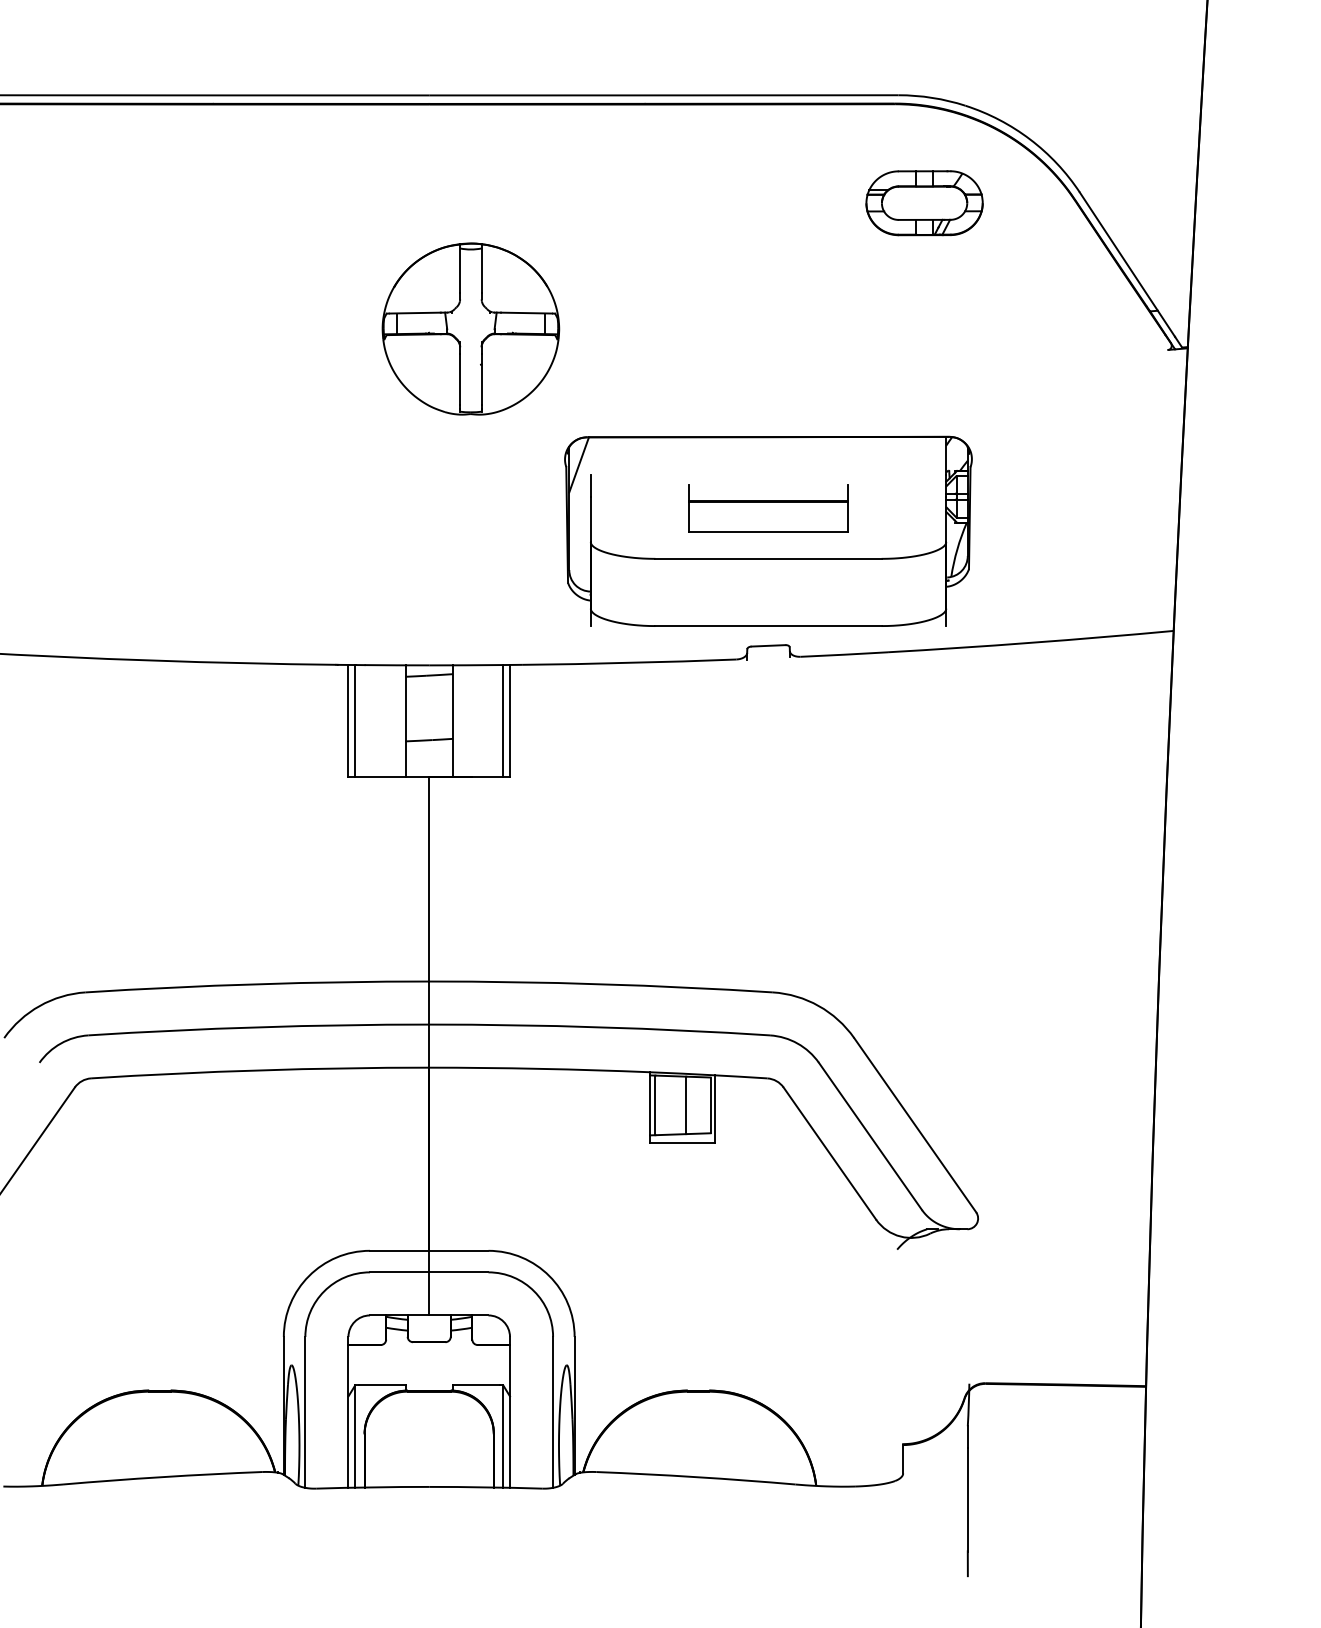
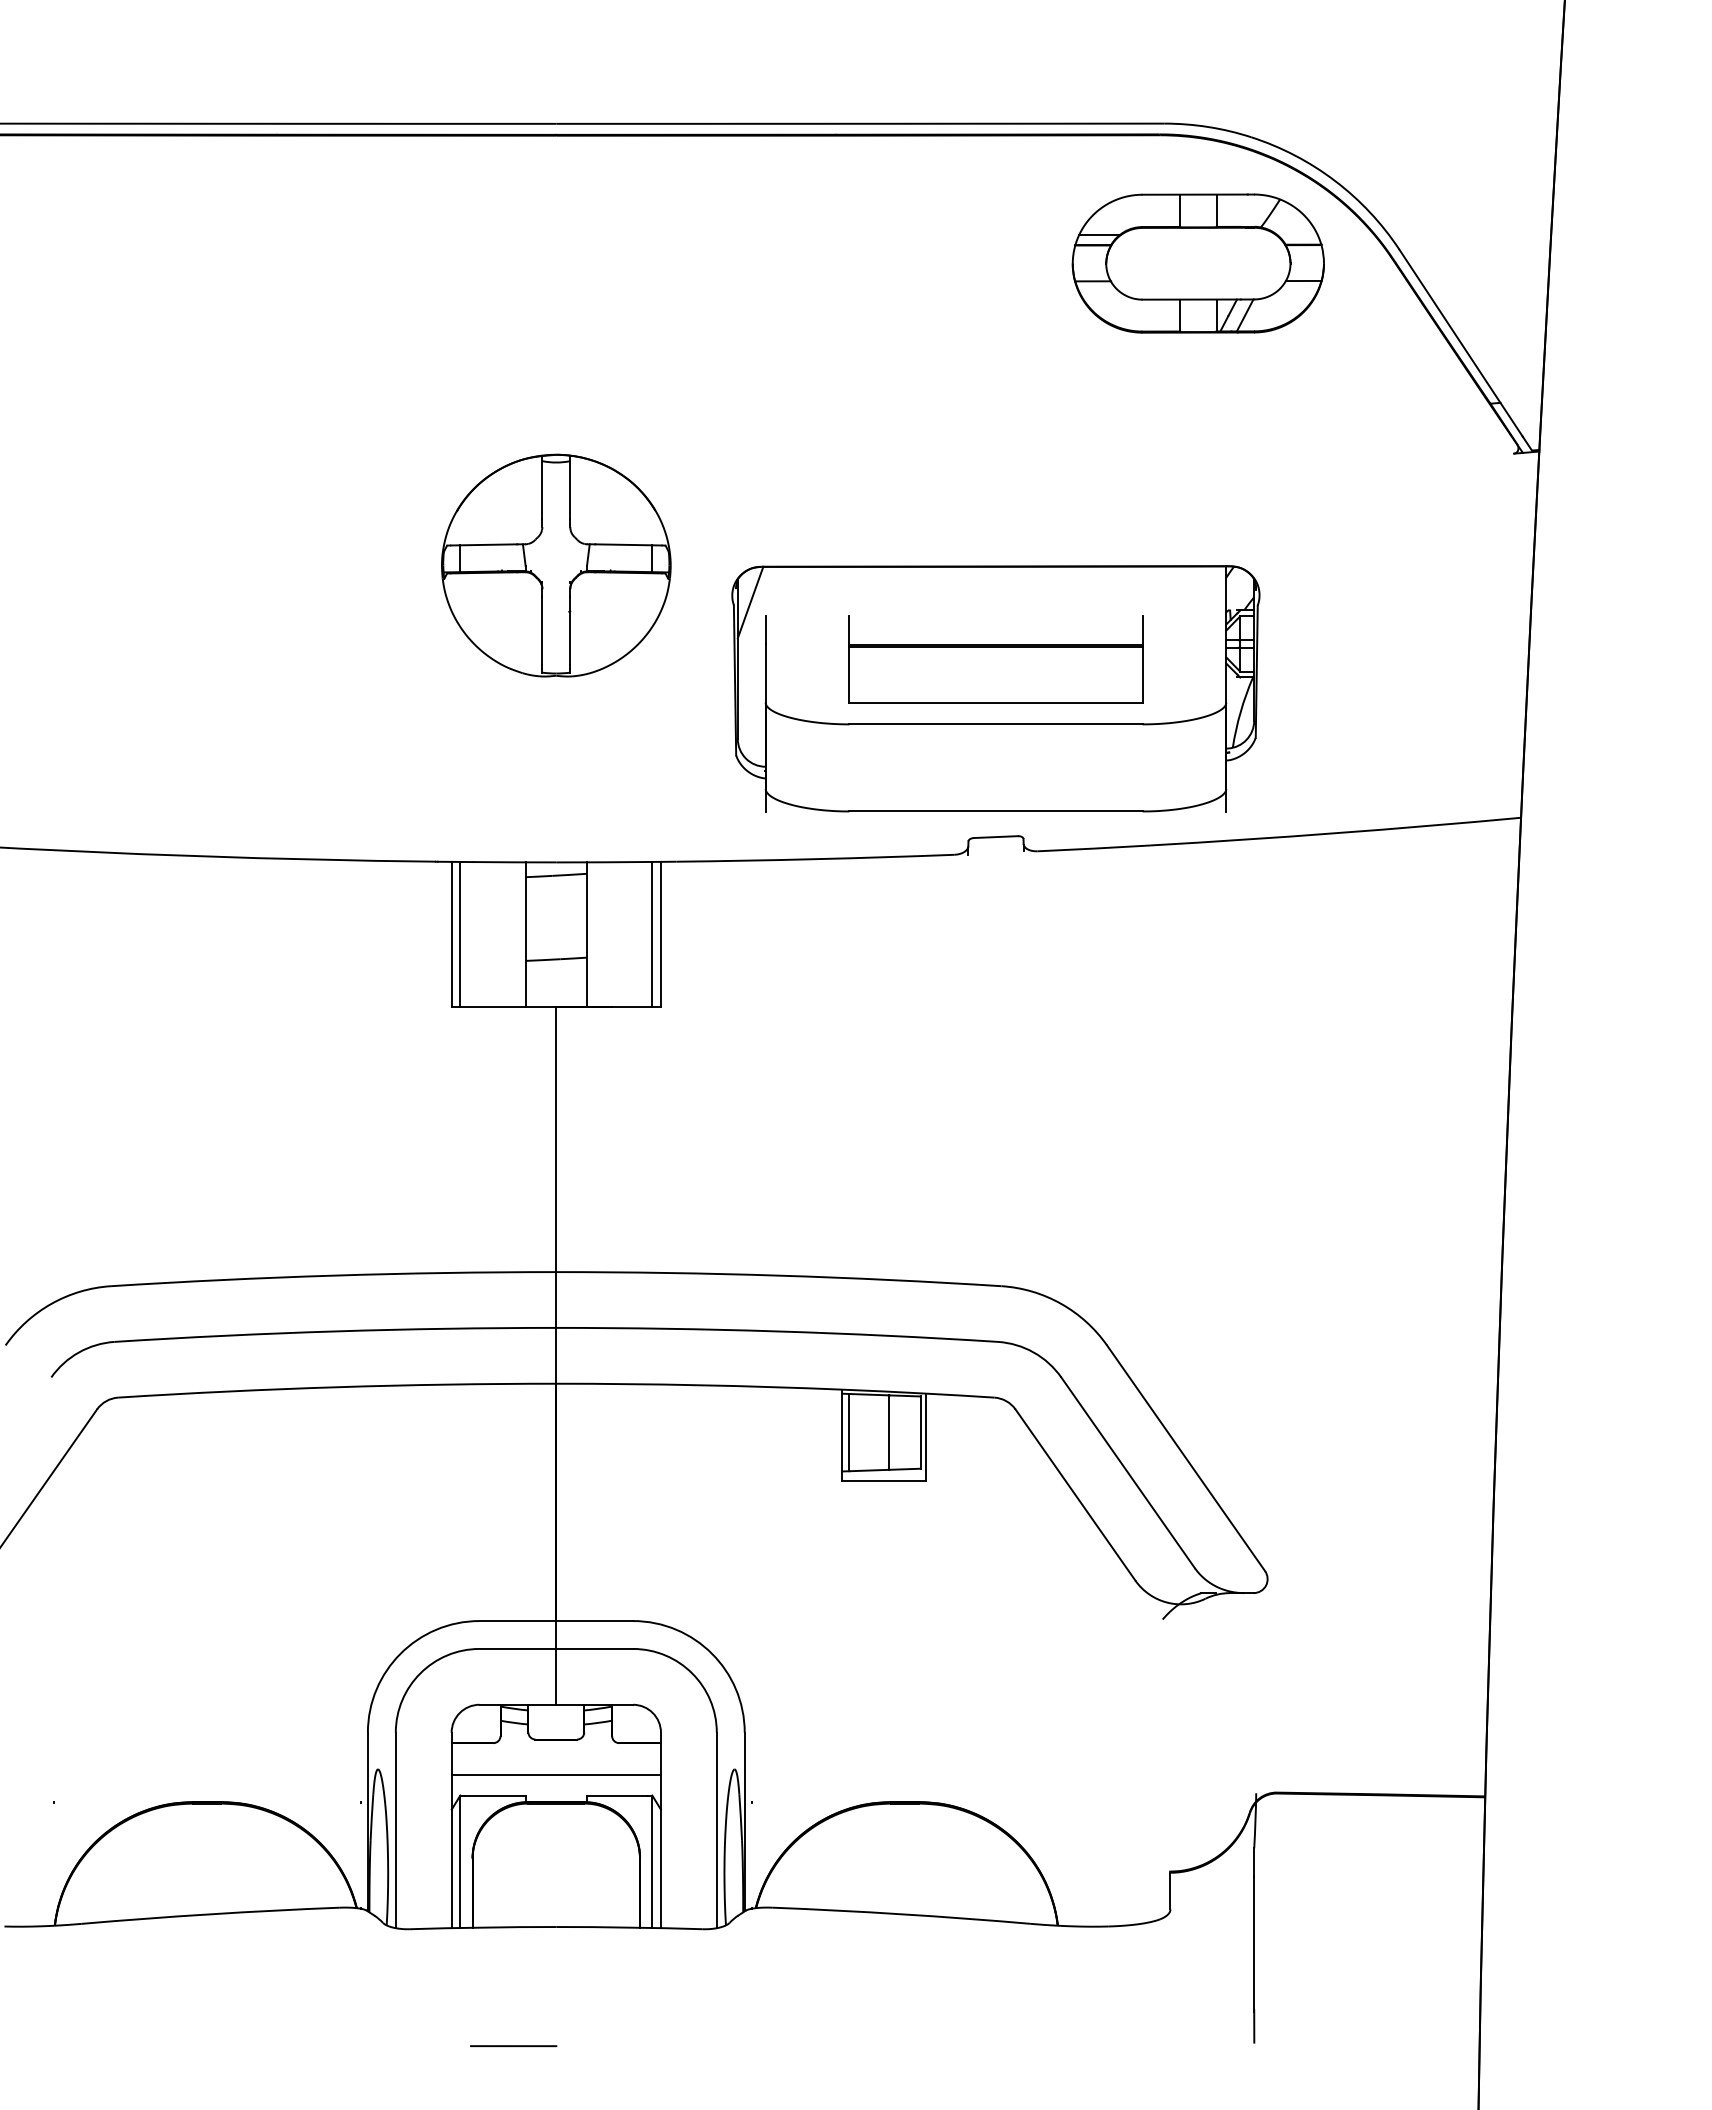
part: (924, 203) -> (1197, 263), size x1.67
part: (471, 328) -> (556, 565), moved
part: (768, 508) -> (995, 659), size x1.43
line: (429, 1369) -> (556, 1774), added
line: (396, 1579) -> (513, 2046), added

